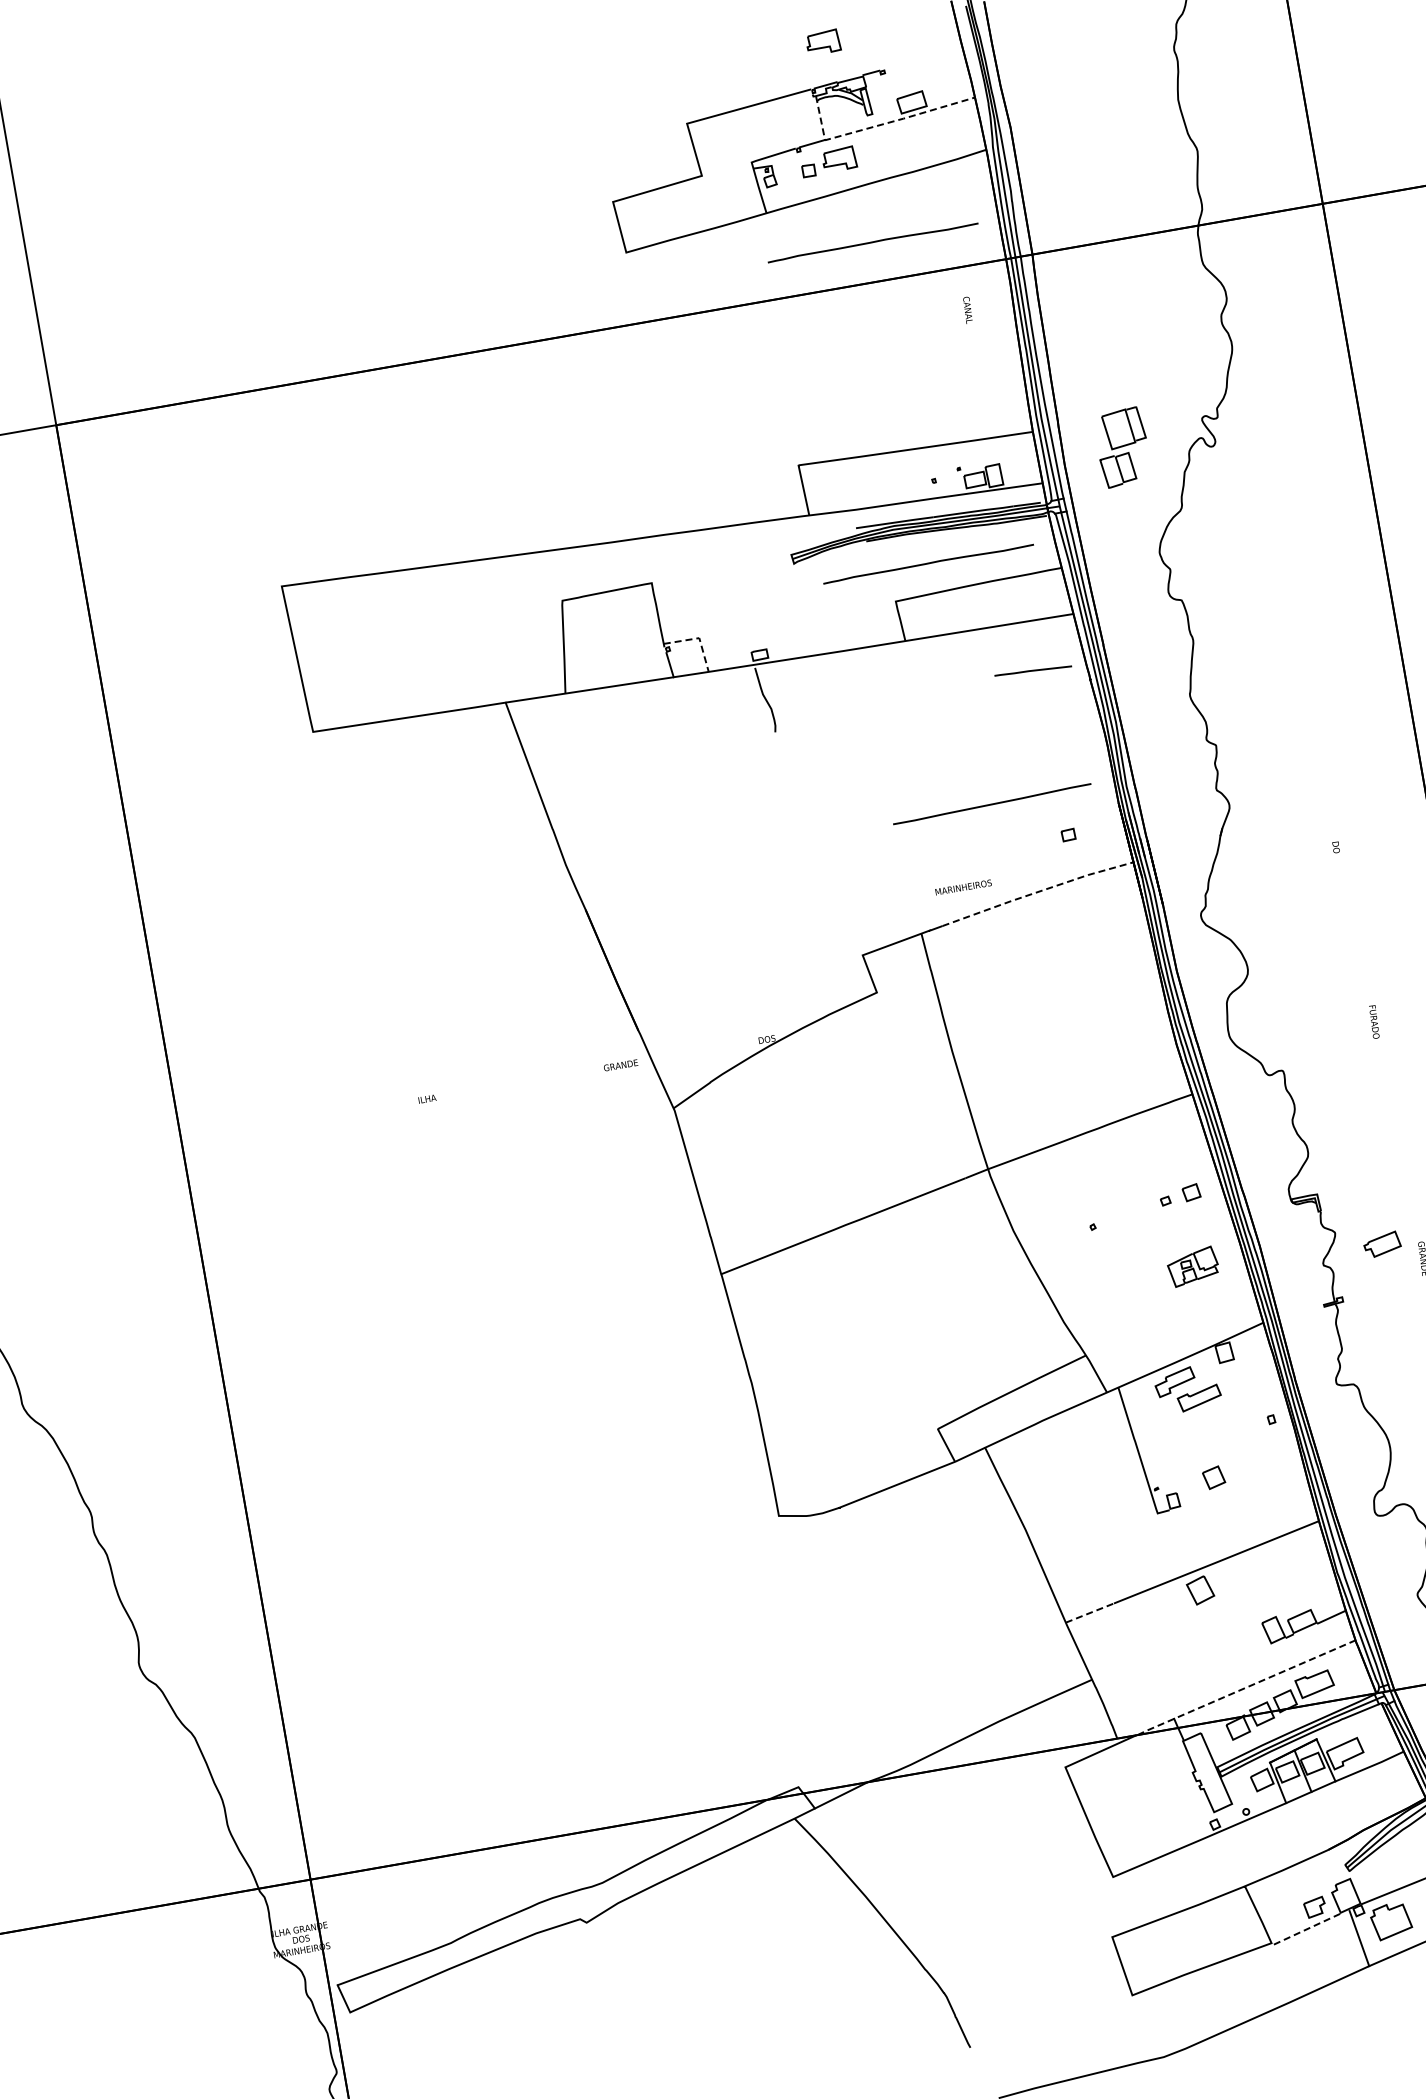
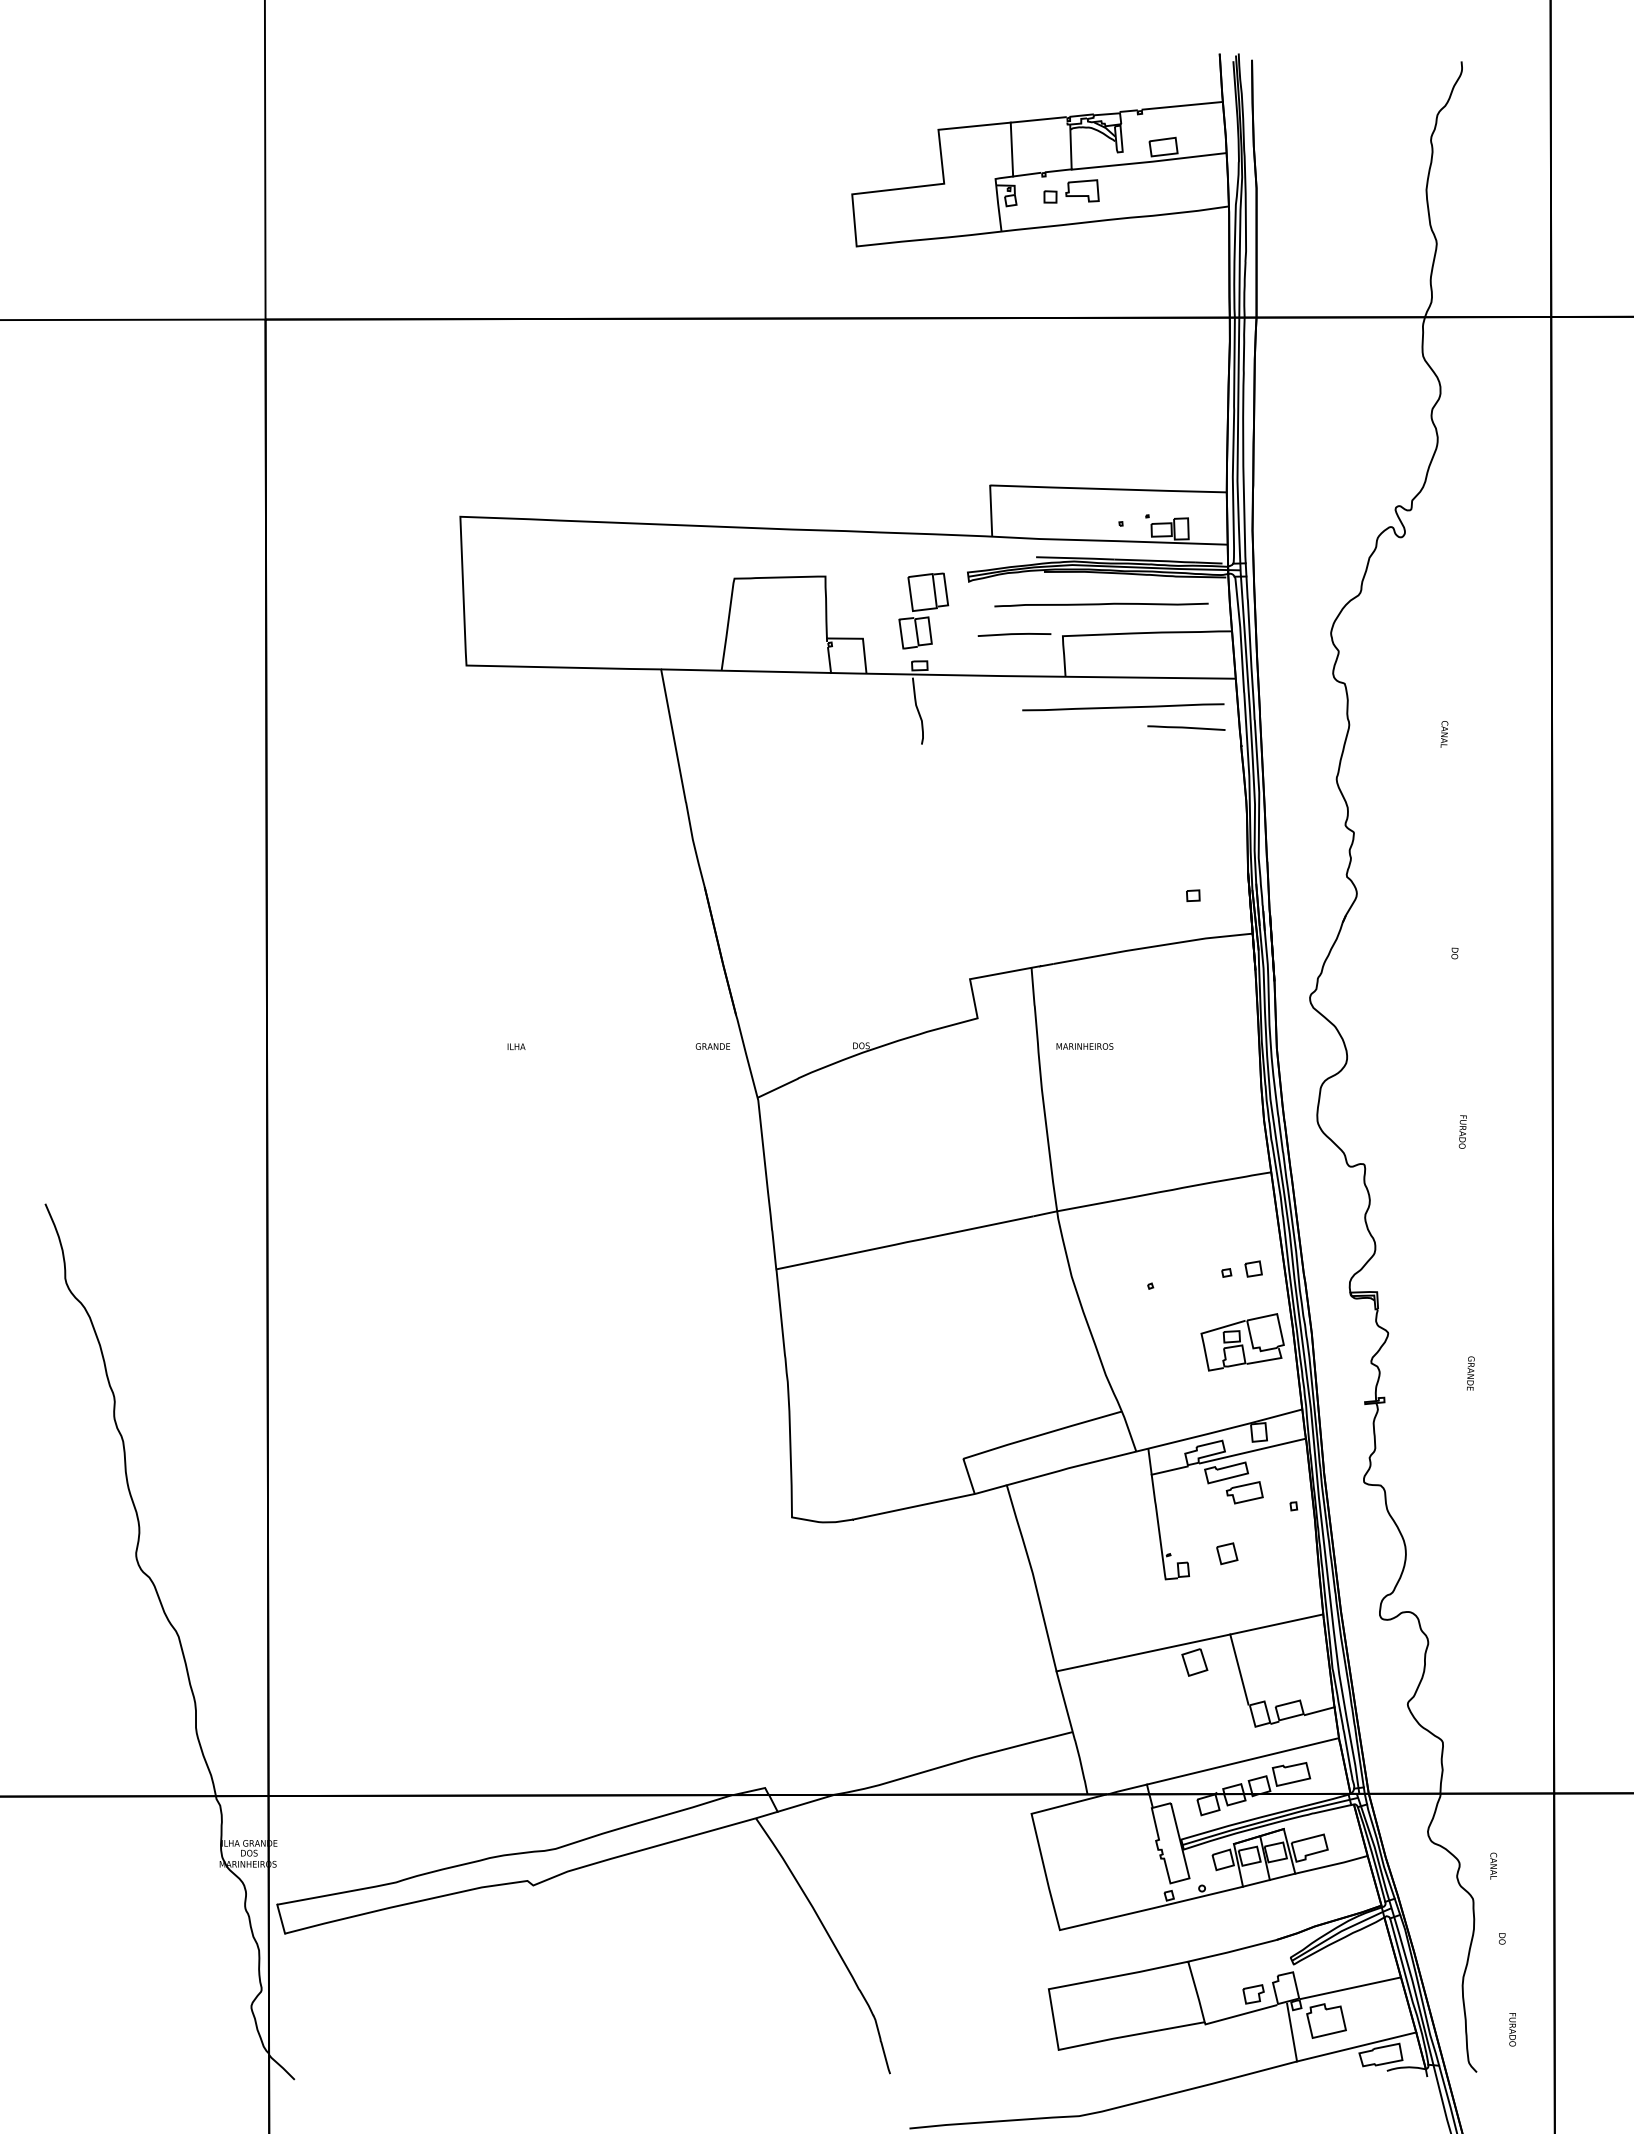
part: (823, 42) -> (1086, 72), removed
line: (923, 58) -> (1182, 105), added
line: (878, 125) -> (1126, 164), dashed -> solid
line: (762, 130) -> (1011, 149), added
curve: (873, 242) -> (1101, 278), removed
text: (967, 310) -> (1444, 734), moved
part: (1122, 446) -> (923, 610), moved
line: (847, 608) -> (1014, 634), added
line: (698, 637) -> (862, 638), dashed -> solid
line: (992, 804) -> (1123, 707), moved
text: (963, 887) -> (1084, 1046), moved
line: (1037, 891) -> (1153, 946), dashed -> solid
part: (1382, 1244) -> (1244, 1492), moved
part: (1193, 1266) -> (1242, 1342), size x1.67
line: (1221, 1371) -> (1252, 1450), added
line: (1142, 1405) -> (1169, 1470), added
line: (1245, 1589) -> (1239, 1669), added
line: (1089, 1613) -> (1081, 1666), dashed -> solid
line: (1246, 1687) -> (1223, 1766), dashed -> solid
line: (1303, 1930) -> (1238, 2015), dashed -> solid

